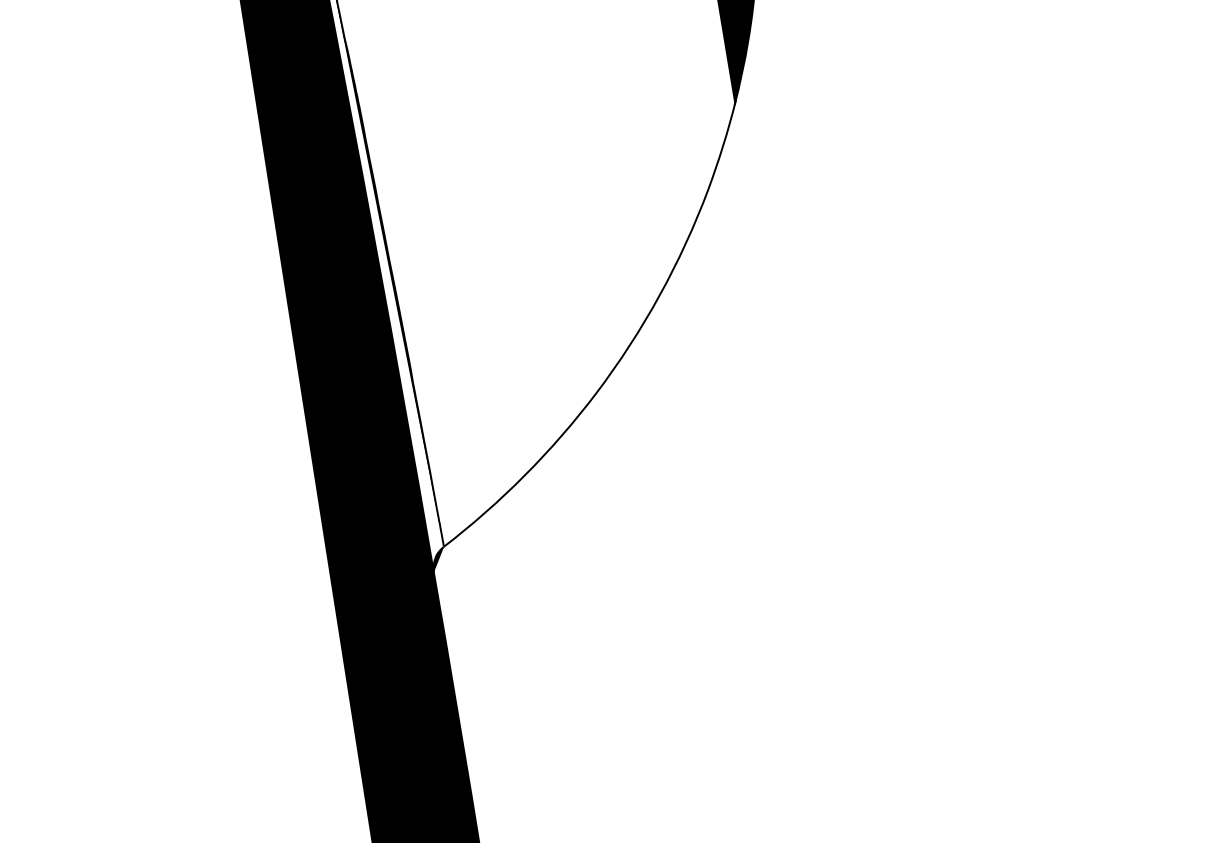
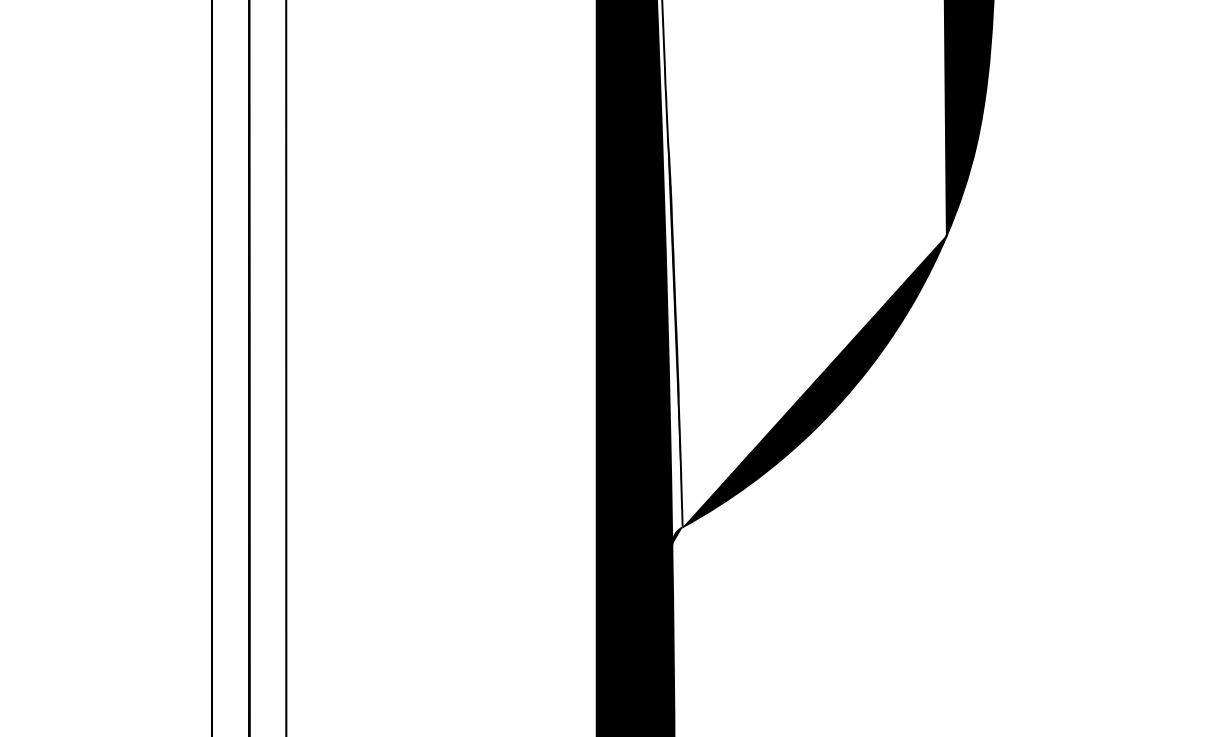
fill: (589, 323) -> (814, 380), added

